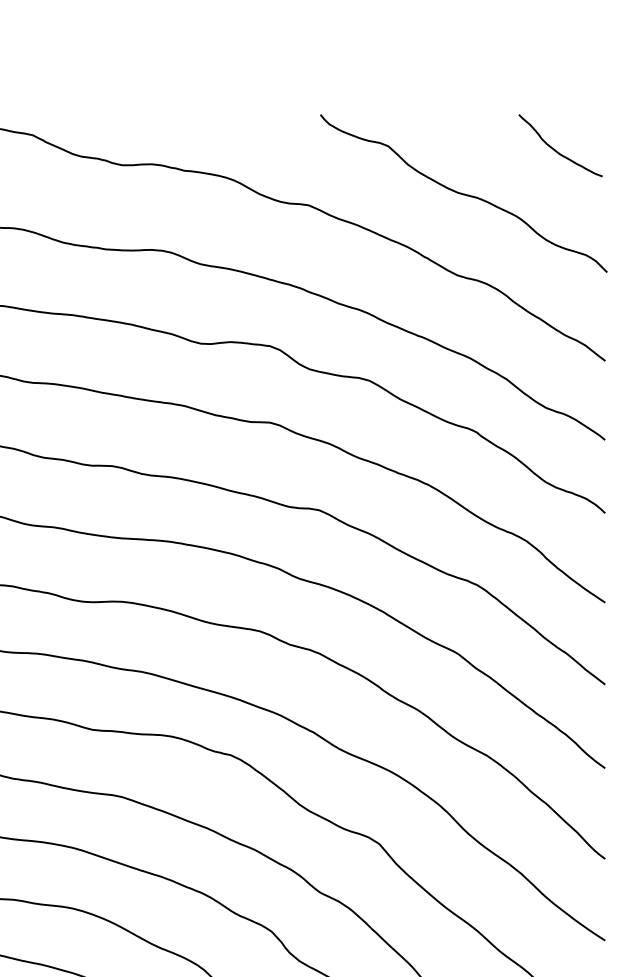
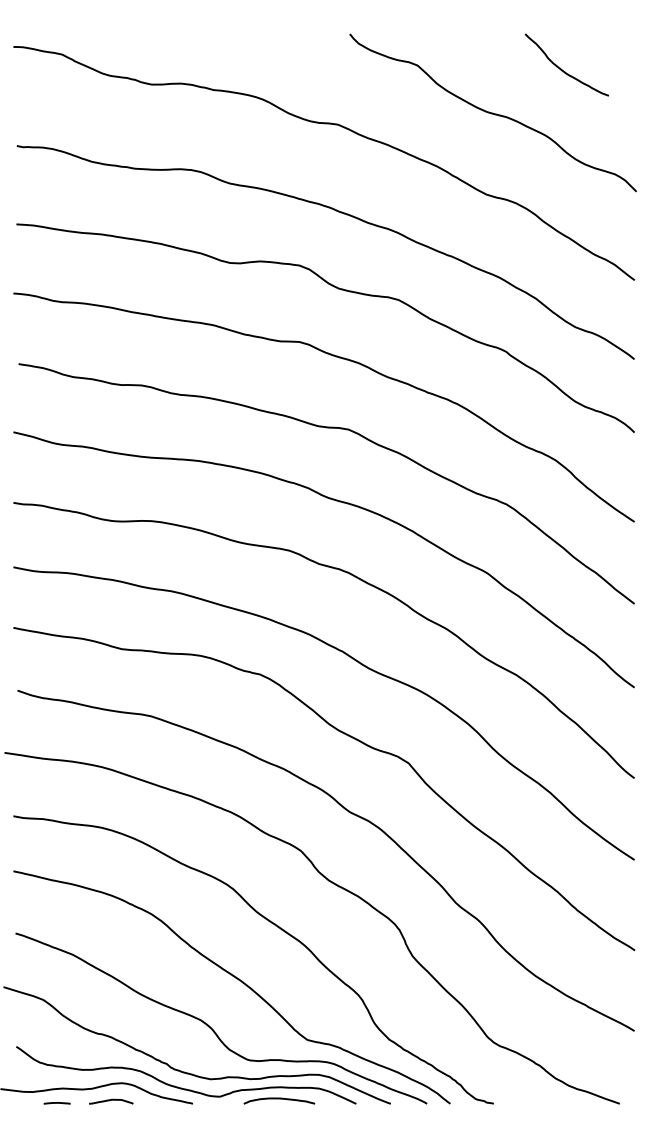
curve: (555, 149) -> (561, 68), moved

